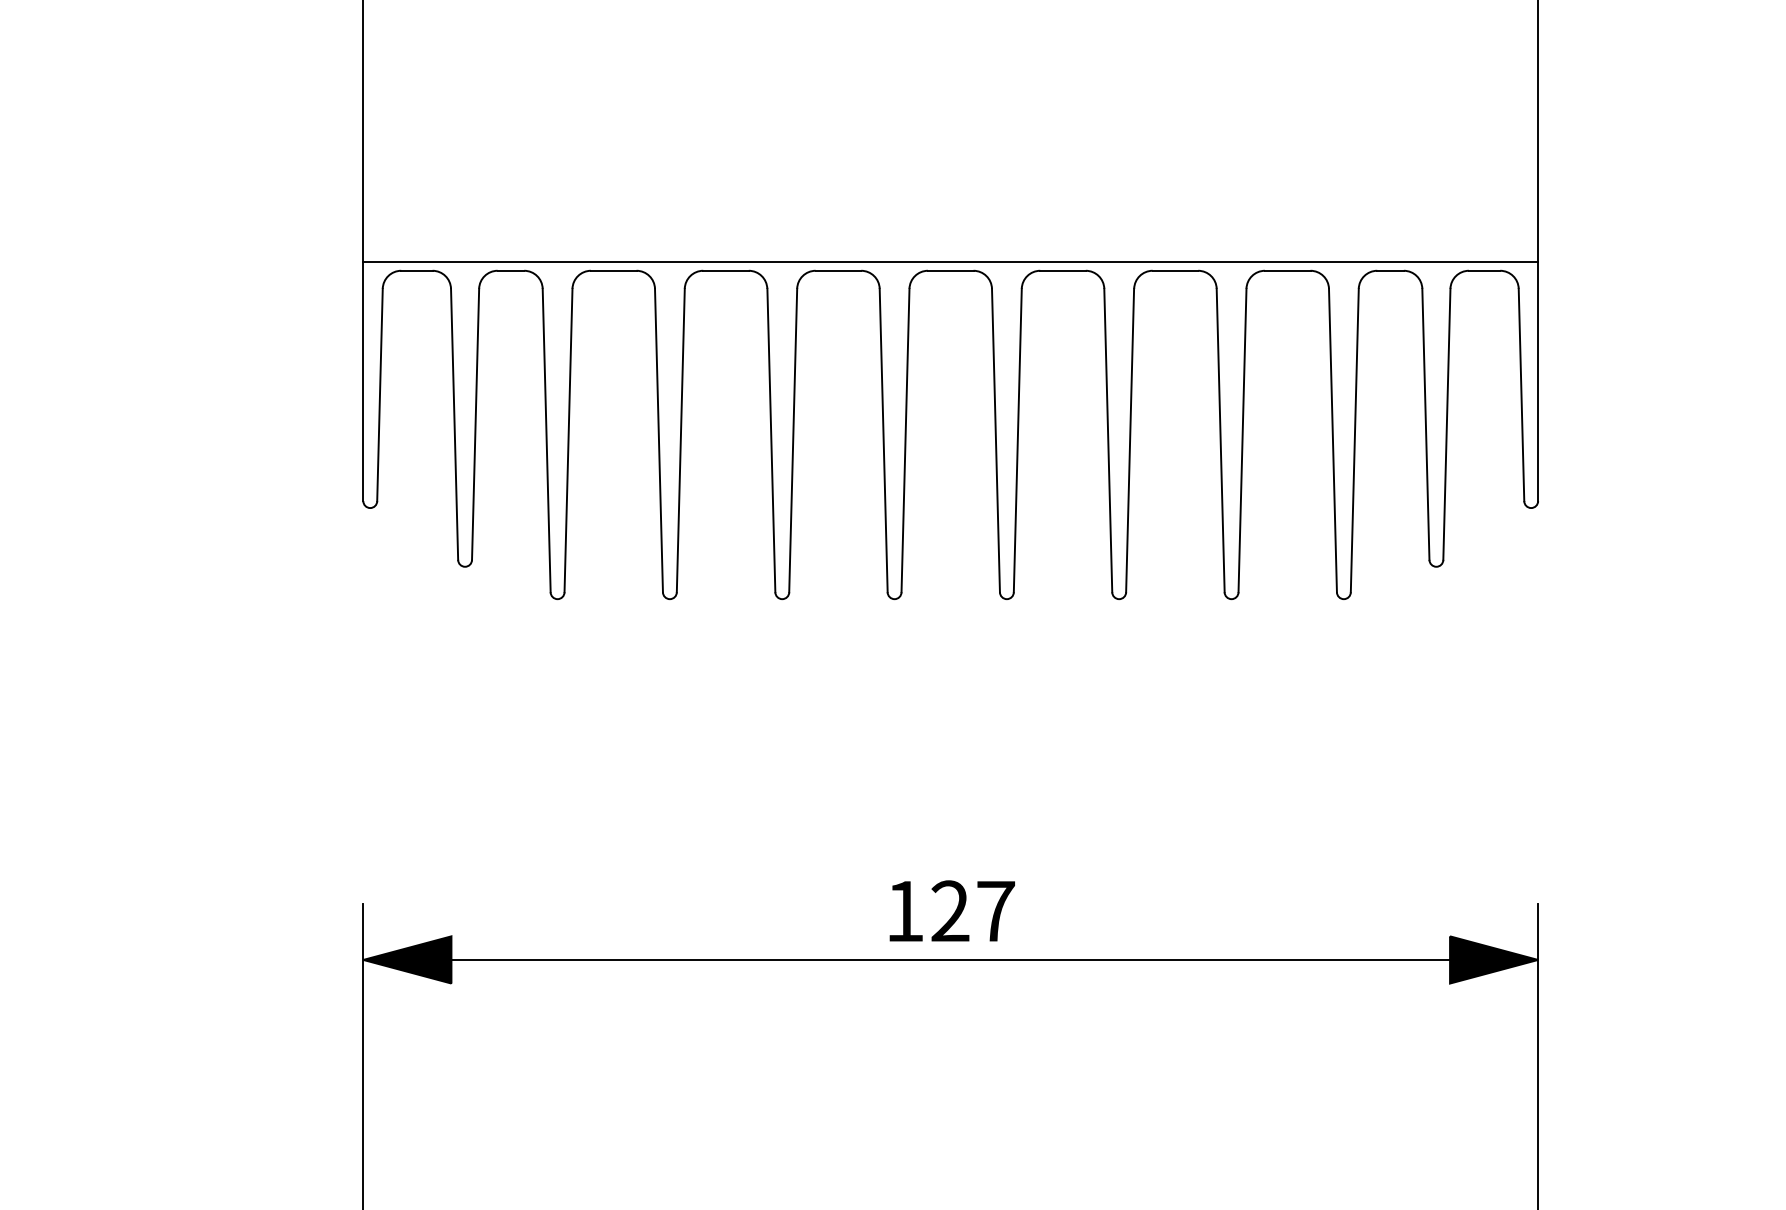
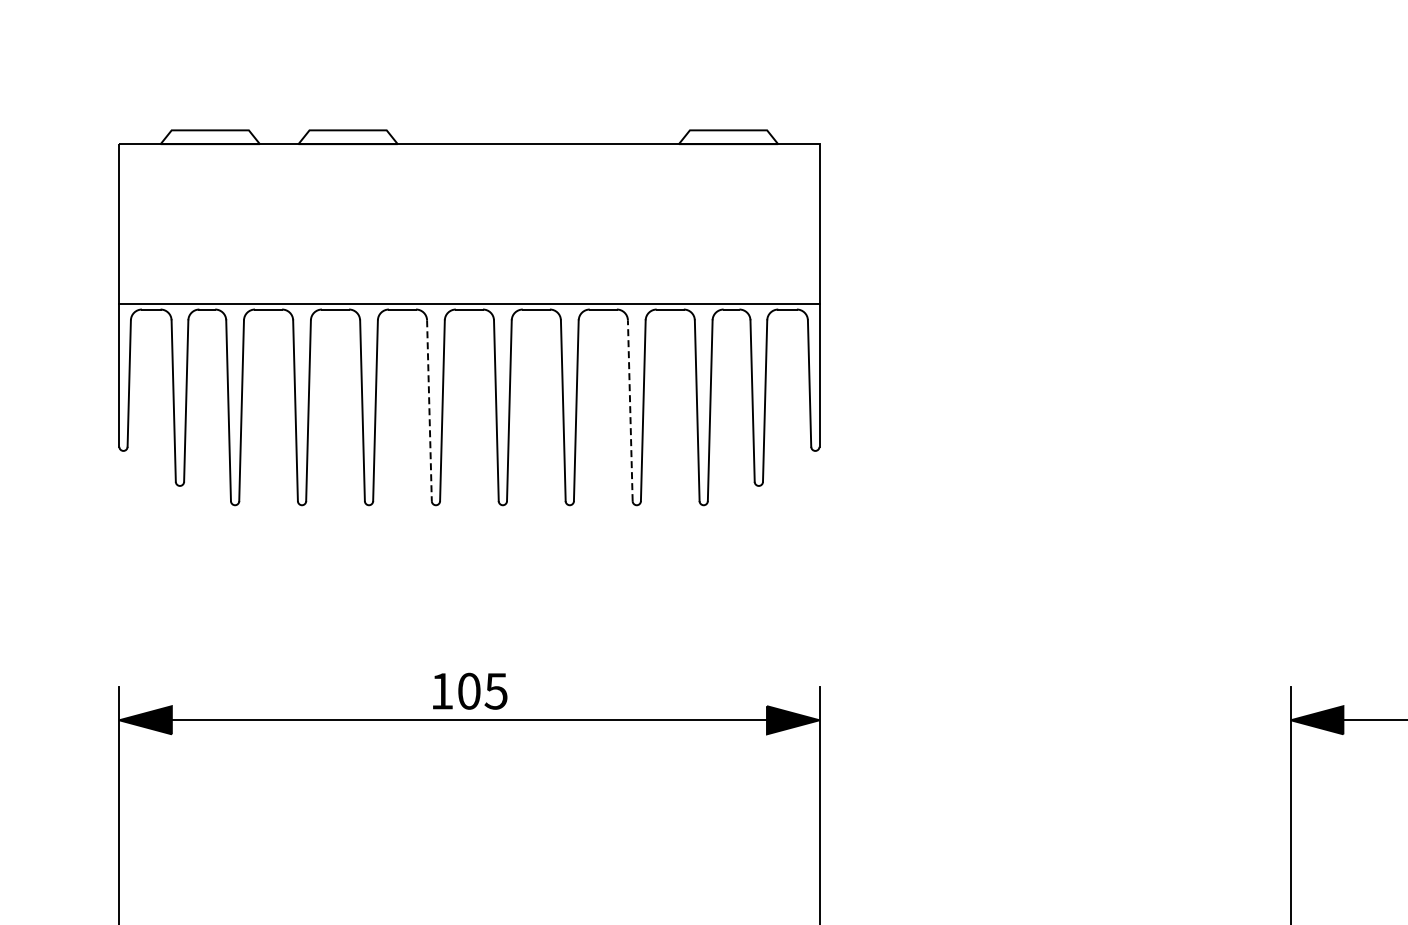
line: (1221, 440) -> (630, 410), solid -> dashed
line: (883, 441) -> (429, 411), solid -> dashed
text: (972, 909) -> (482, 690), 127 -> 105

